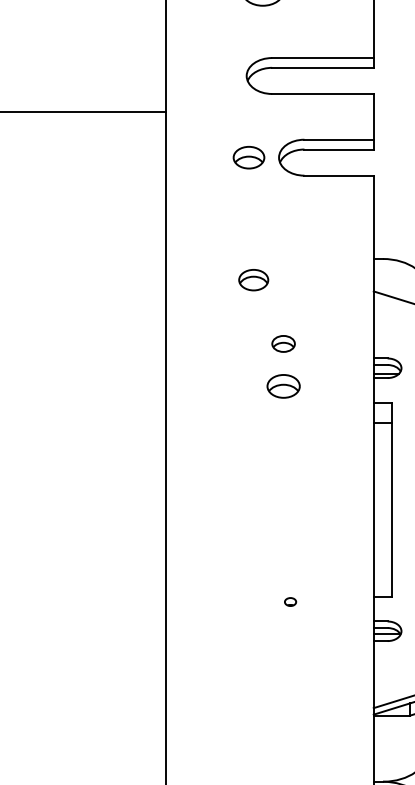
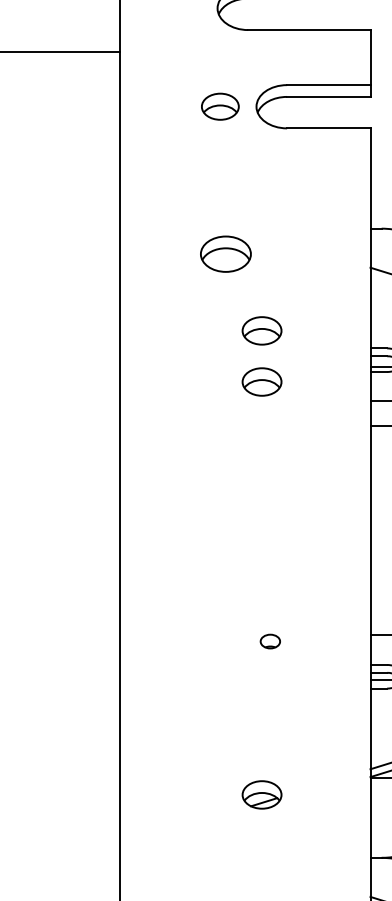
part: (253, 279) -> (225, 253), size x1.43
part: (283, 343) -> (261, 330), size x1.43
part: (290, 601) -> (270, 640), size x1.43
part: (283, 729) -> (261, 794), added

